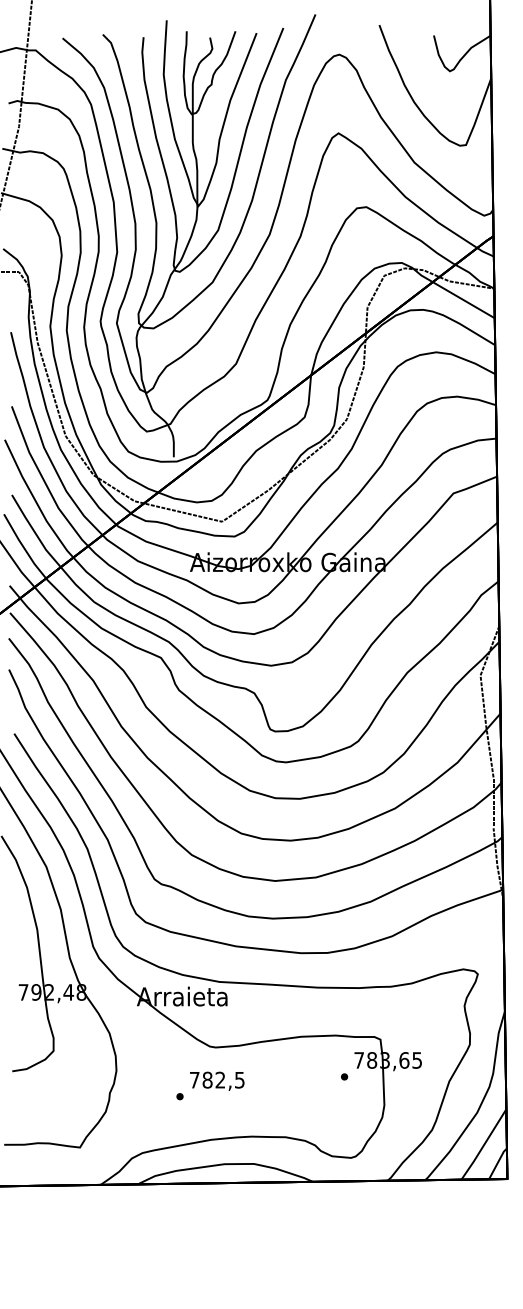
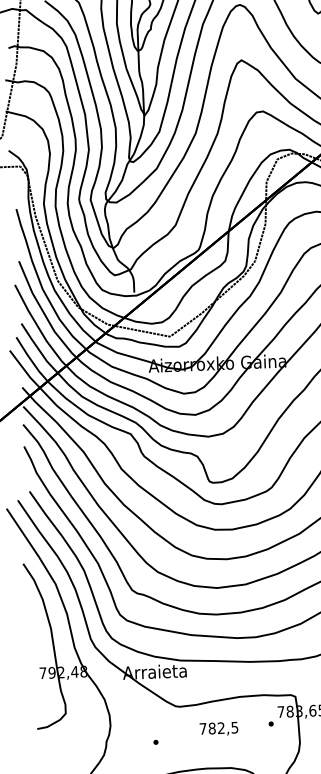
text: (217, 1080) -> (219, 728), moved

